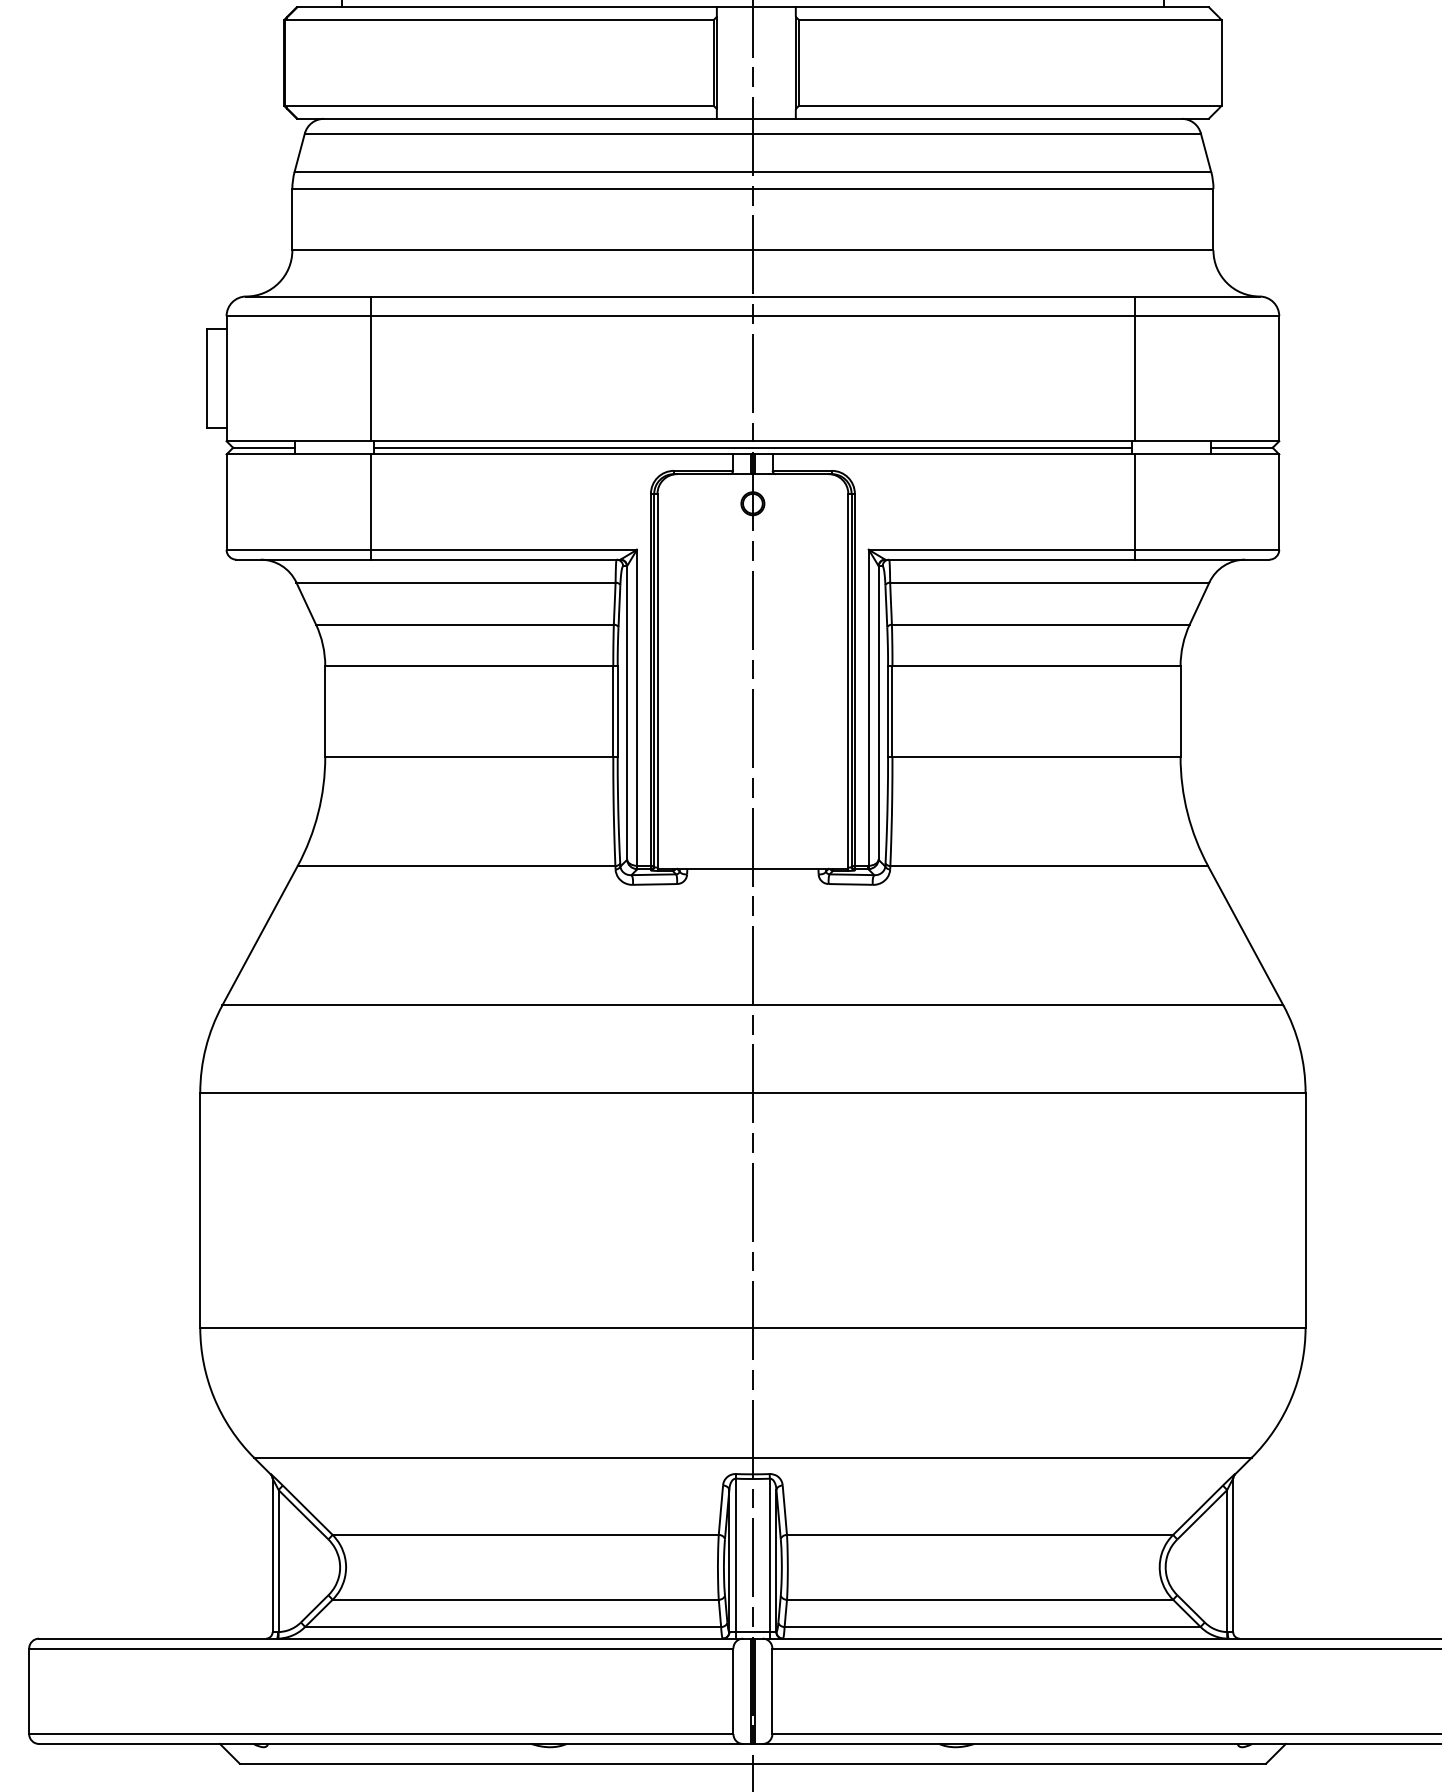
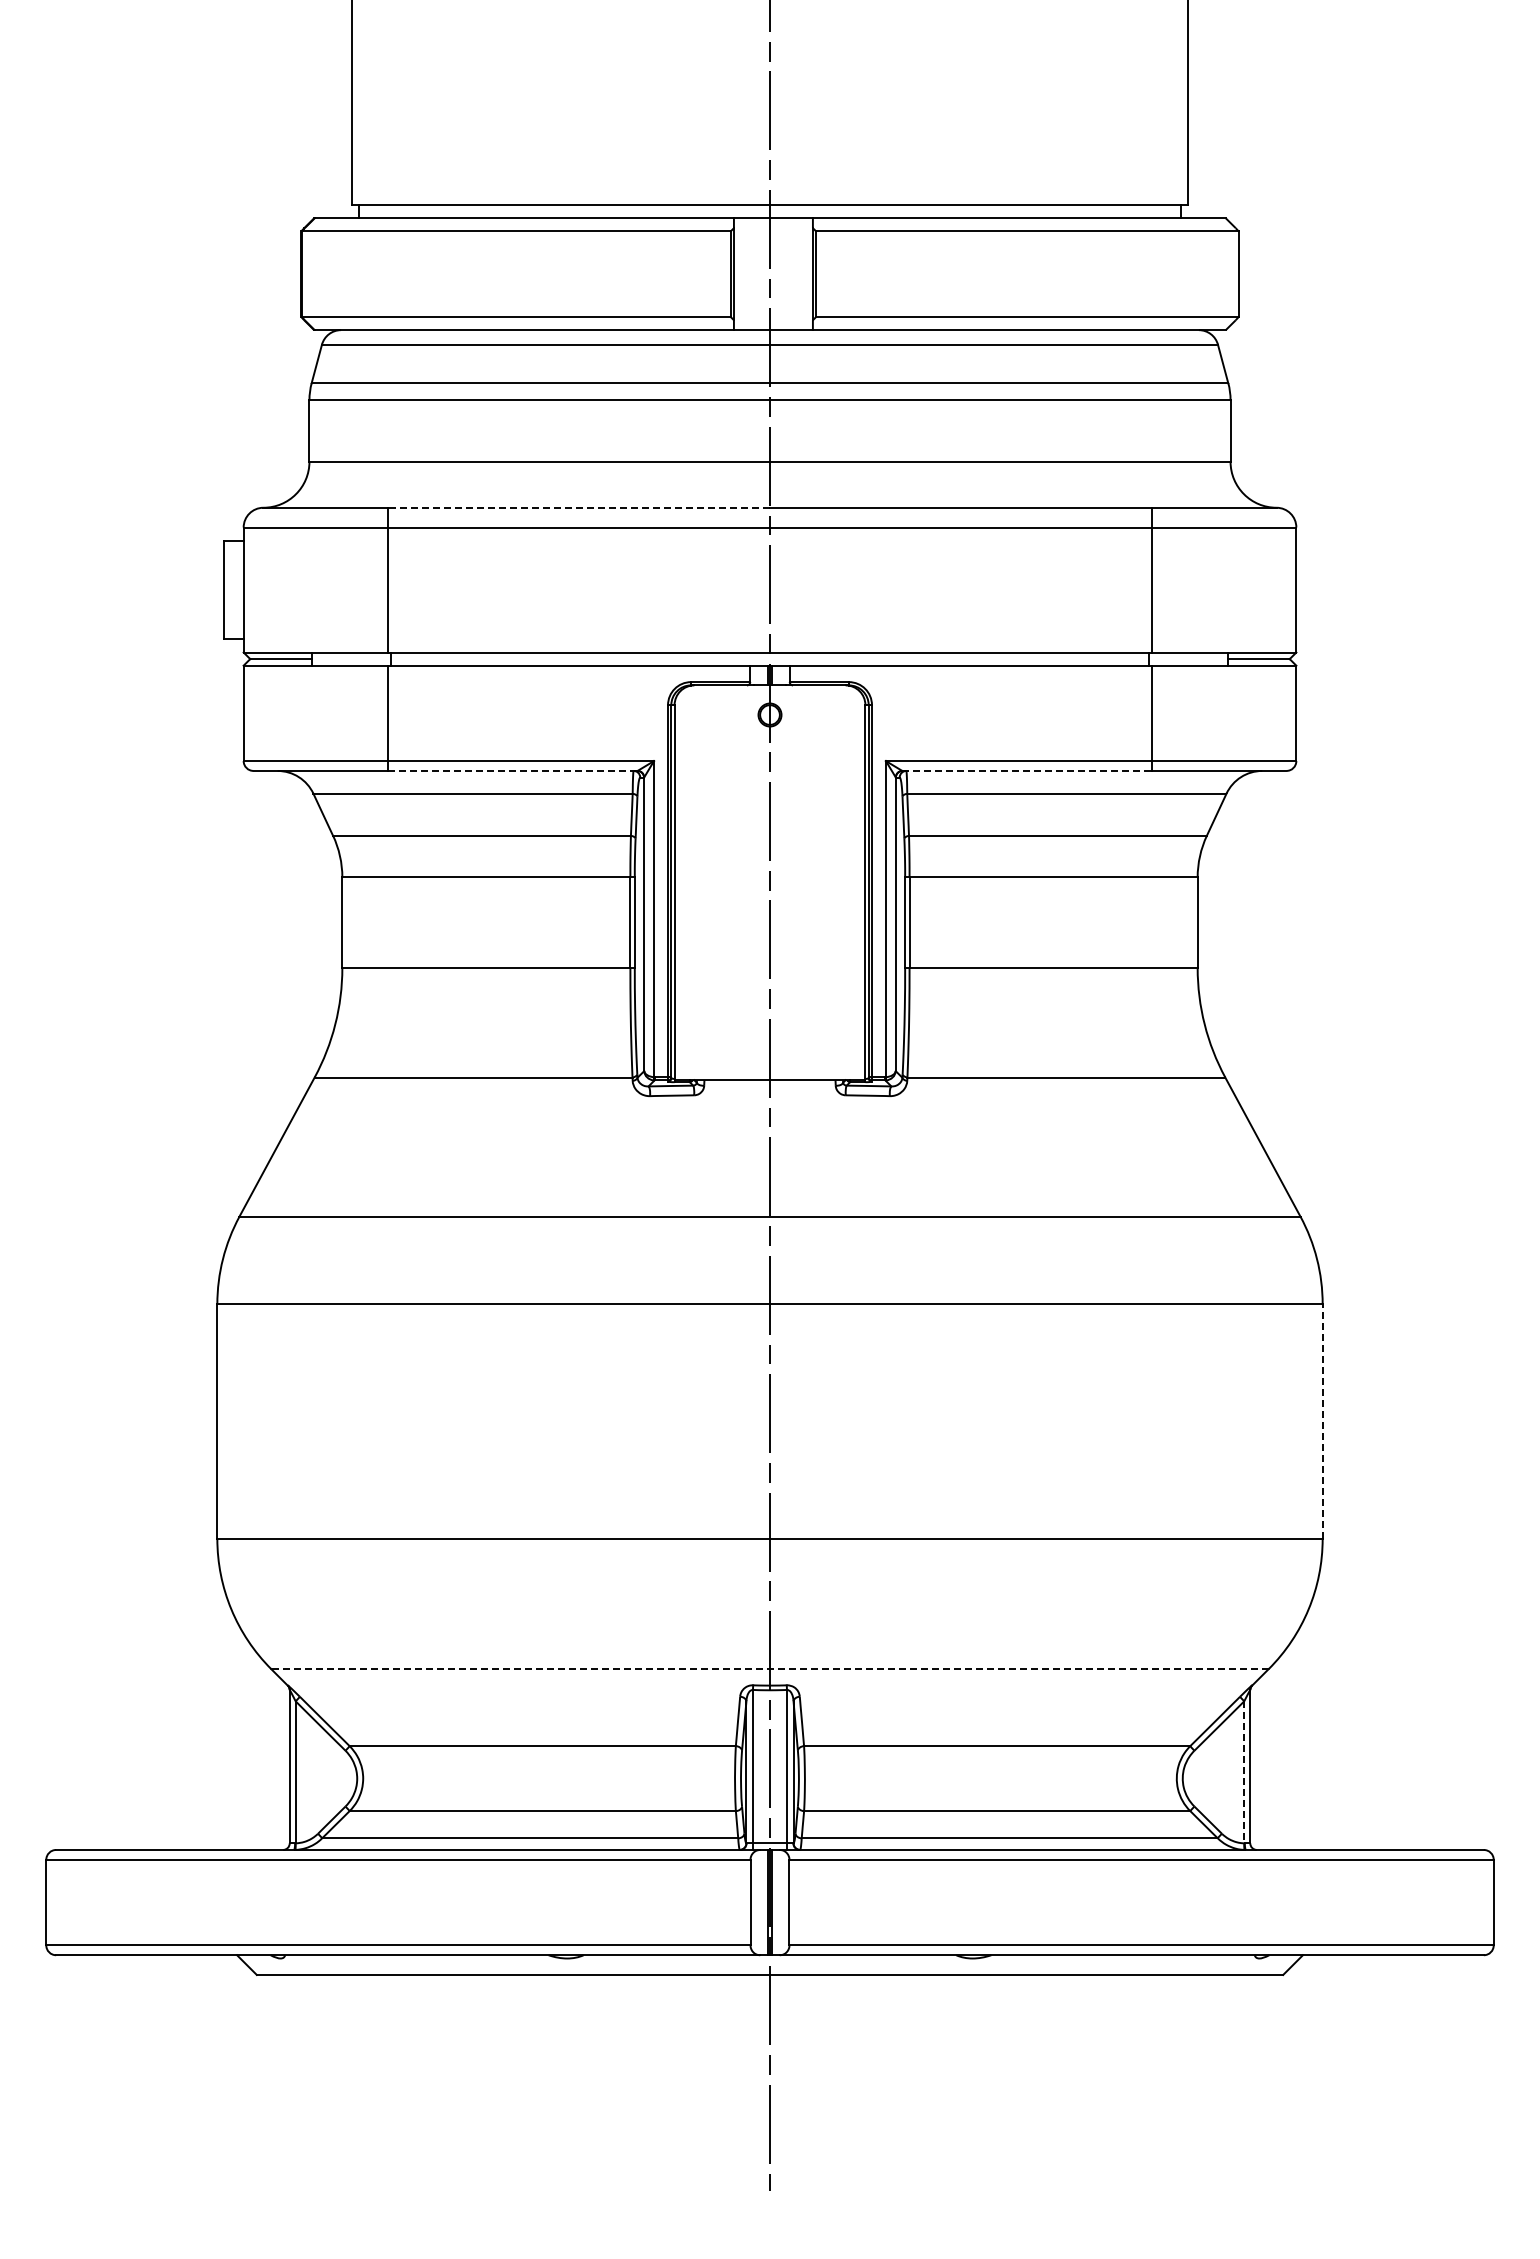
line: (562, 296) -> (579, 507), solid -> dashed
line: (752, 448) -> (769, 659), removed
line: (495, 559) -> (512, 770), solid -> dashed
line: (1010, 559) -> (1027, 770), solid -> dashed
line: (1305, 1210) -> (1322, 1421), solid -> dashed
line: (752, 1458) -> (769, 1669), solid -> dashed
line: (1227, 1561) -> (1244, 1772), solid -> dashed

